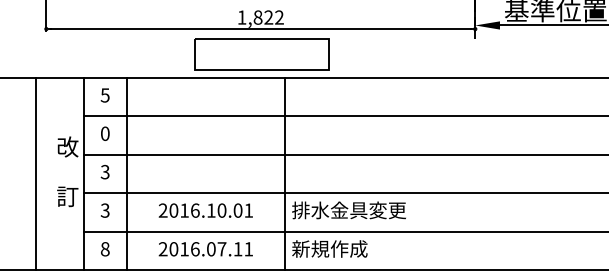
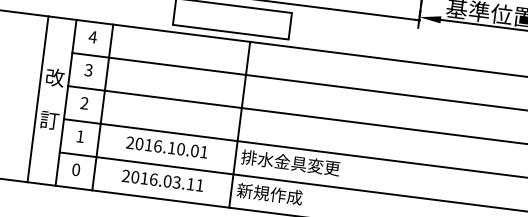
text: (104, 95) -> (92, 37), 5 -> 4
text: (104, 133) -> (88, 69), 0 -> 3
text: (104, 172) -> (83, 103), 3 -> 2
line: (35, 174) -> (37, 99), moved
text: (104, 210) -> (79, 136), 3 -> 1
text: (105, 249) -> (76, 170), 8 -> 0
text: (221, 249) -> (176, 182), 2016.07.11 -> 2016.03.11

